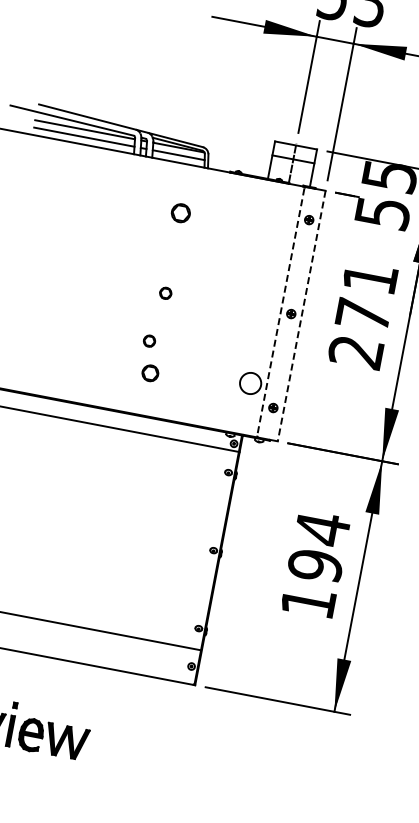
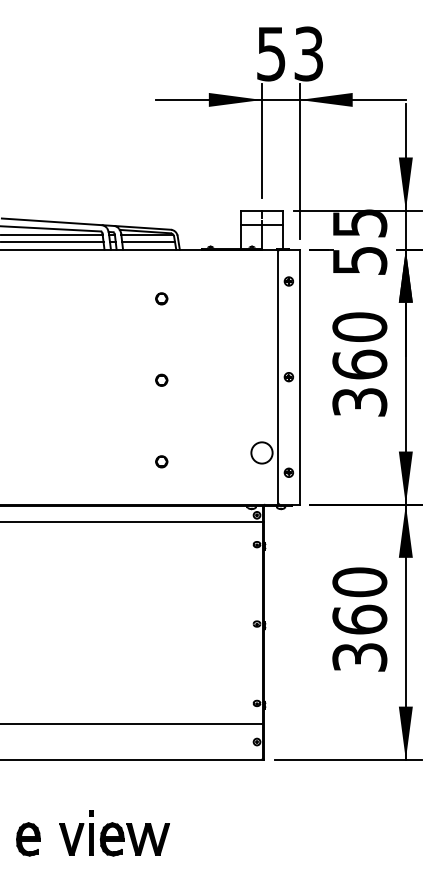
circle: (180, 212) -> (161, 298), size x0.62
line: (280, 312) -> (278, 377), dashed -> solid
text: (362, 314) -> (359, 364), 271 -> 360
line: (301, 316) -> (299, 377), dashed -> solid
part: (149, 340) -> (154, 429), removed
circle: (150, 373) -> (161, 461), size x0.71
text: (315, 564) -> (359, 618), 194 -> 360

